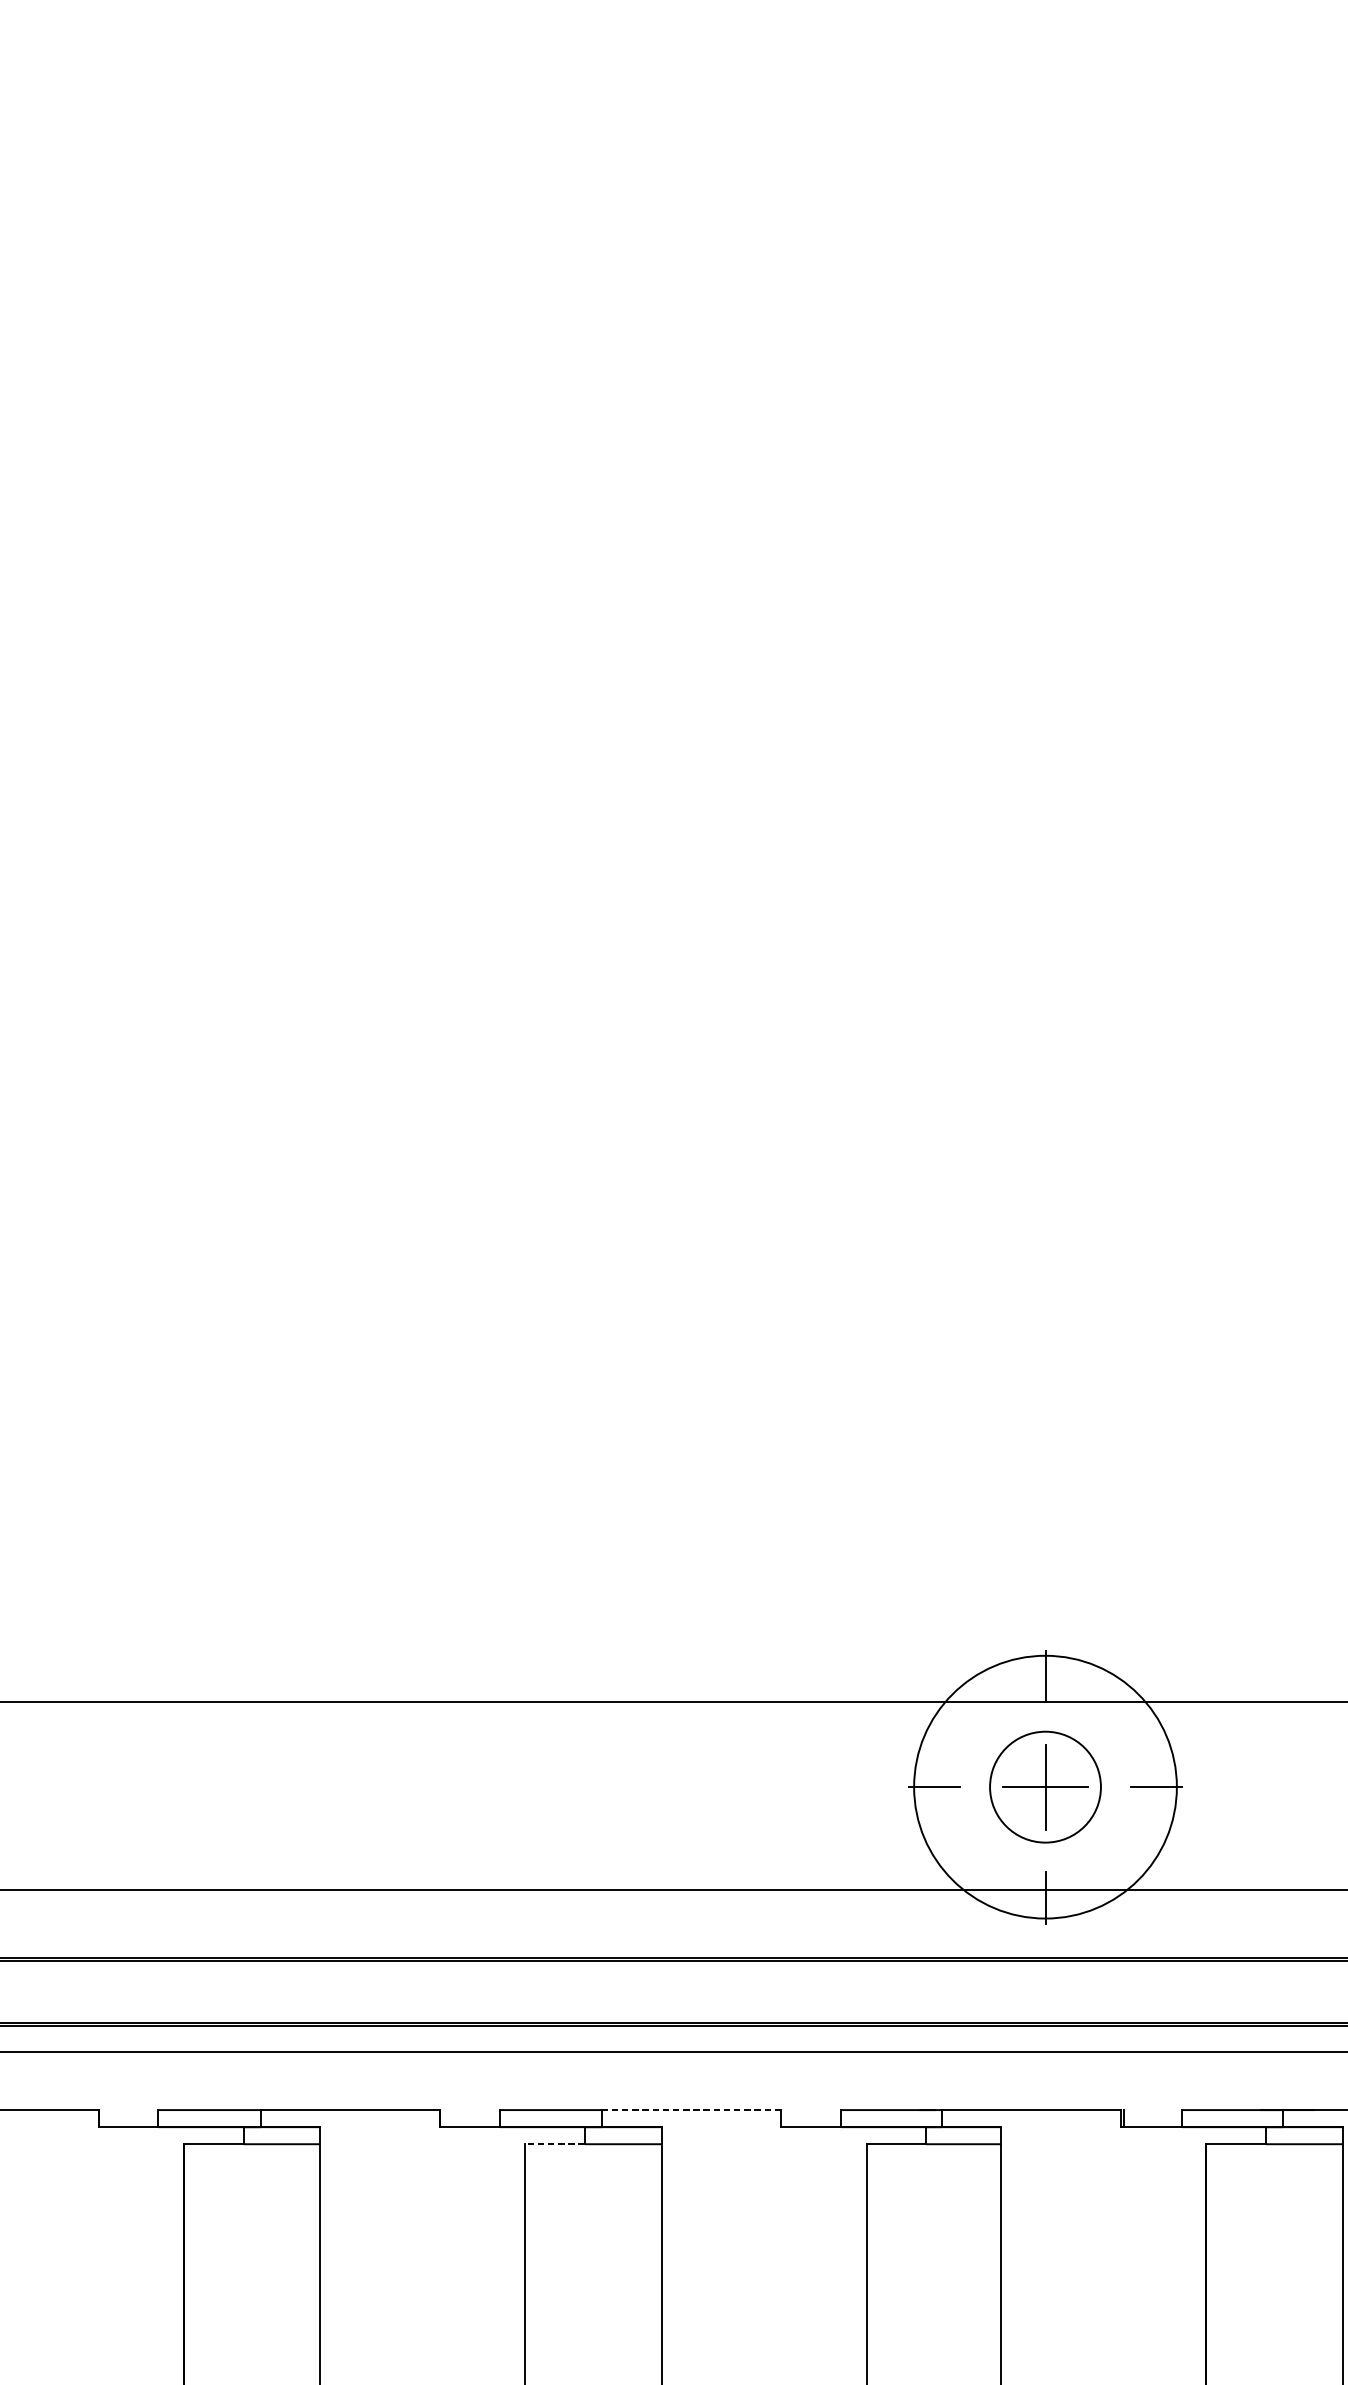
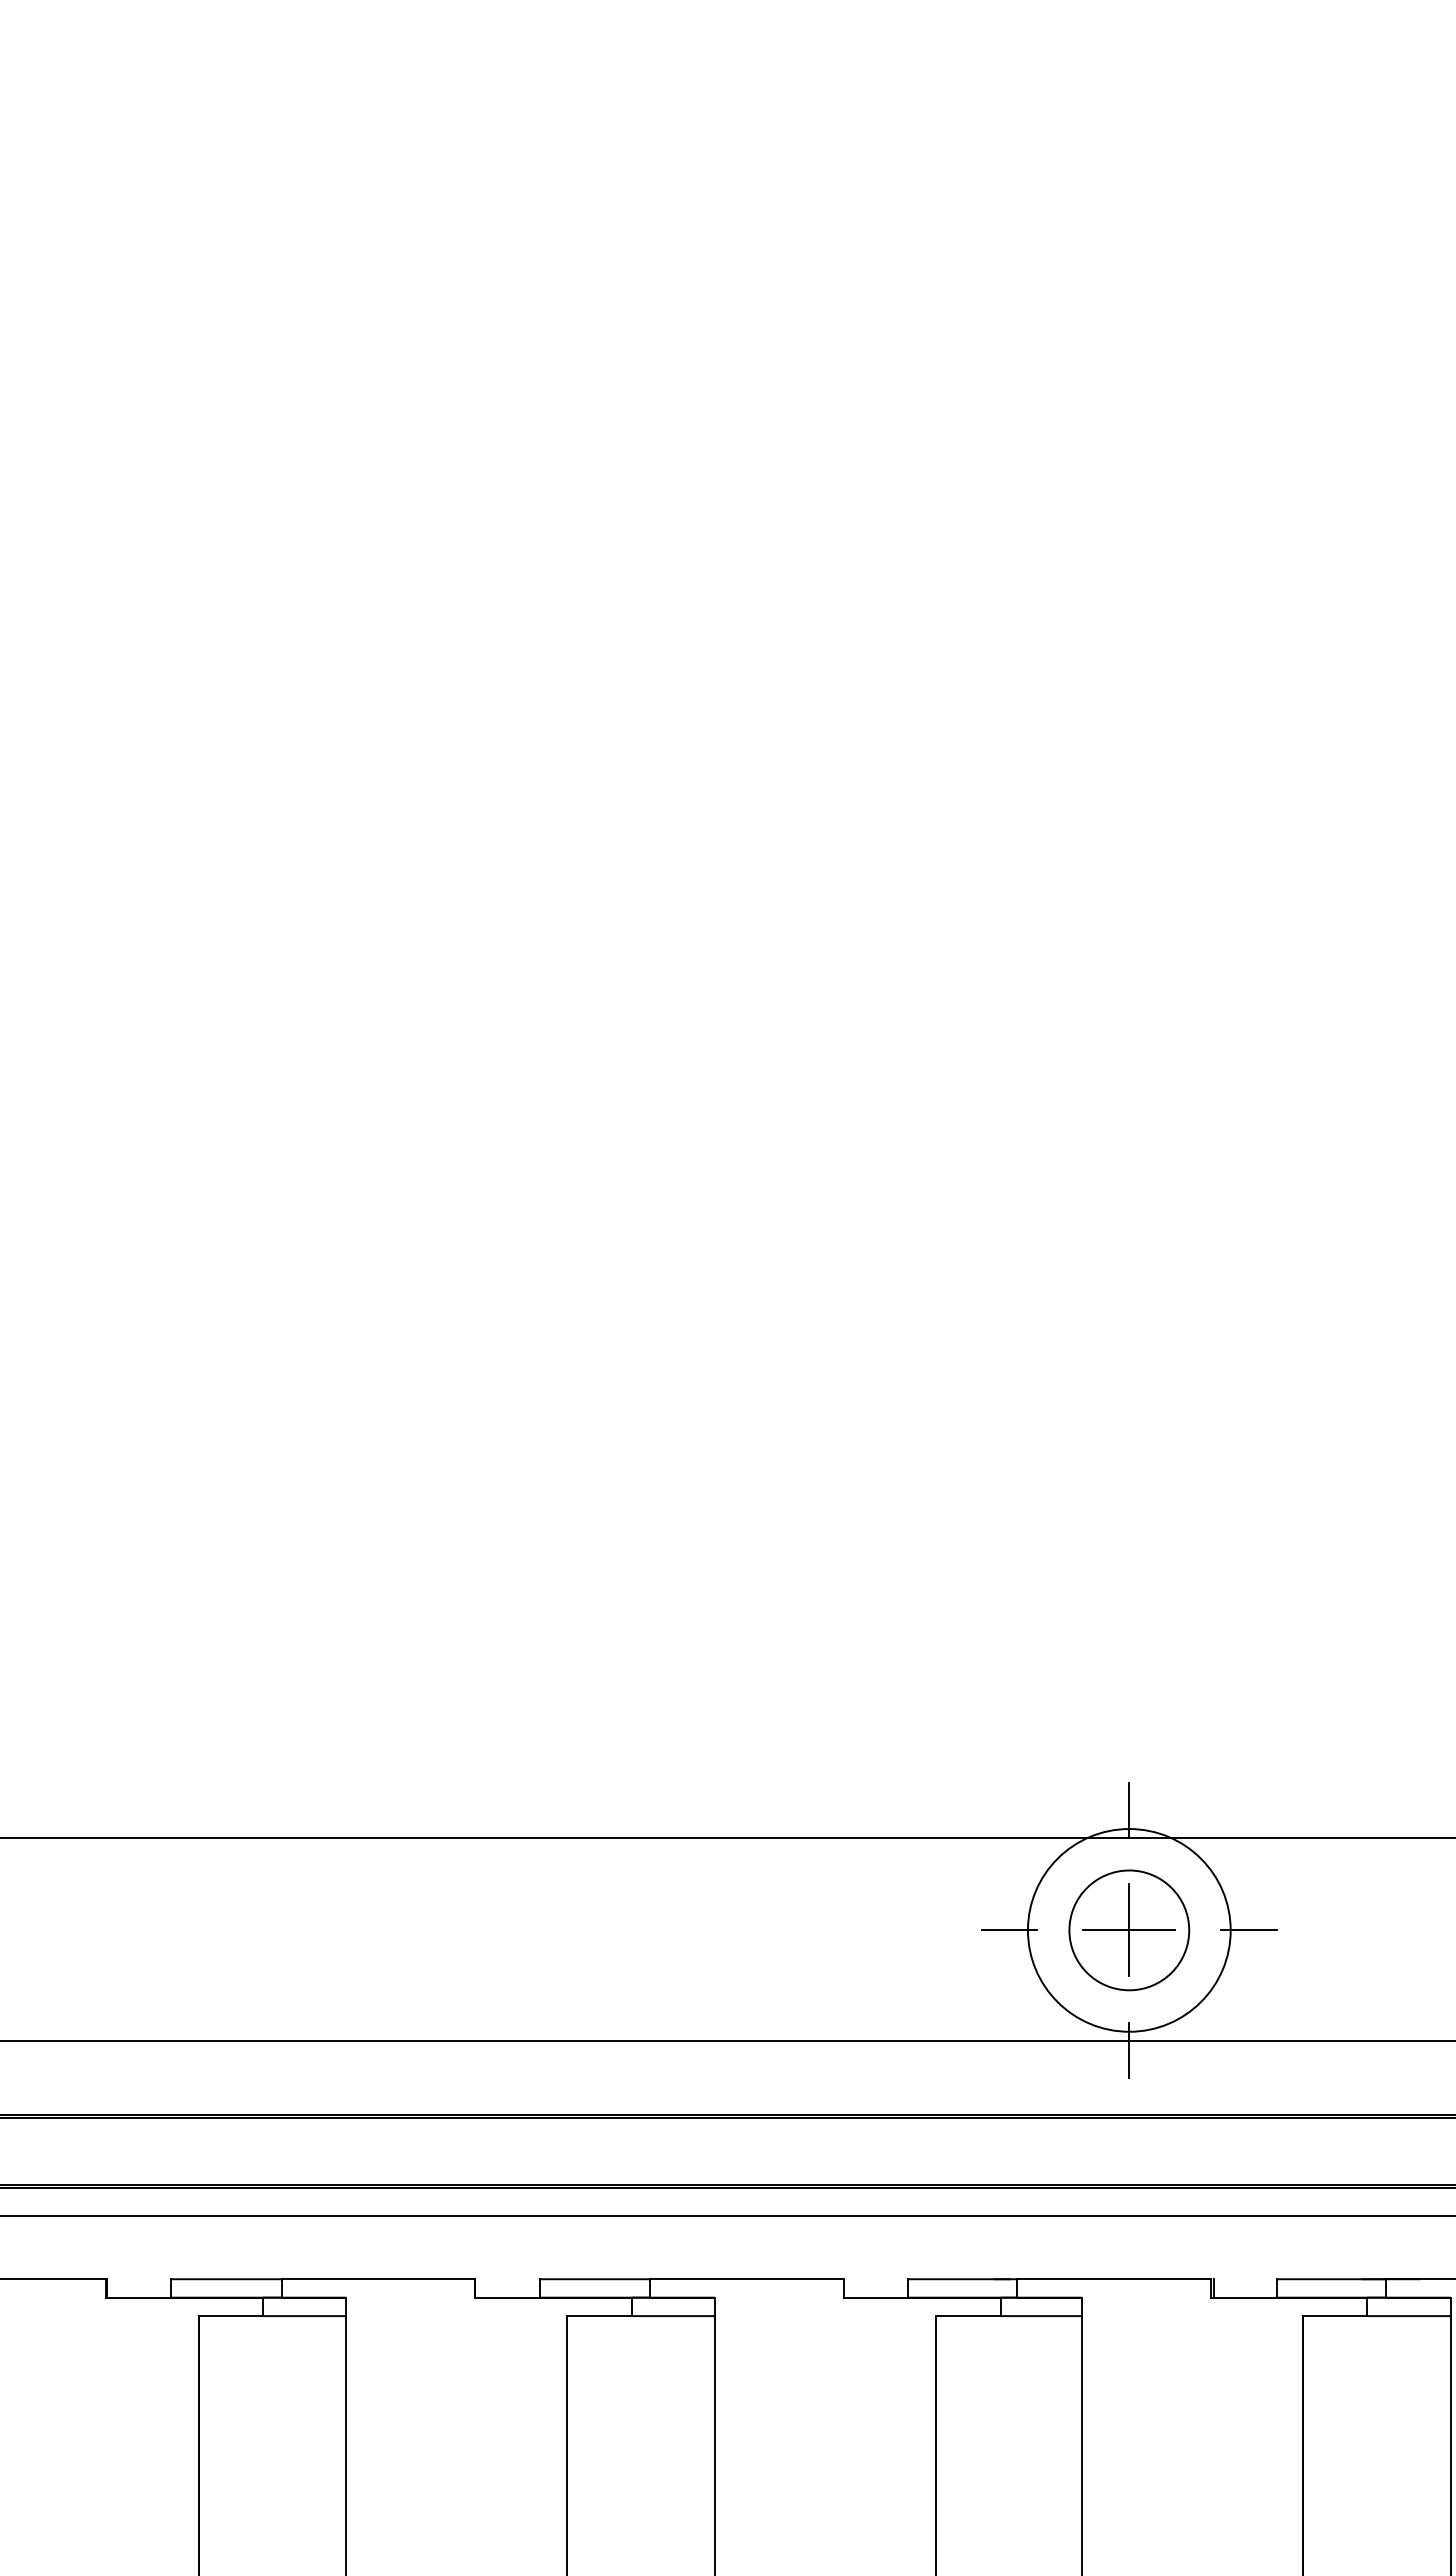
circle: (1044, 1787) -> (1128, 1930), size x0.71
line: (692, 2110) -> (747, 2279), dashed -> solid
line: (555, 2144) -> (599, 2316), dashed -> solid

